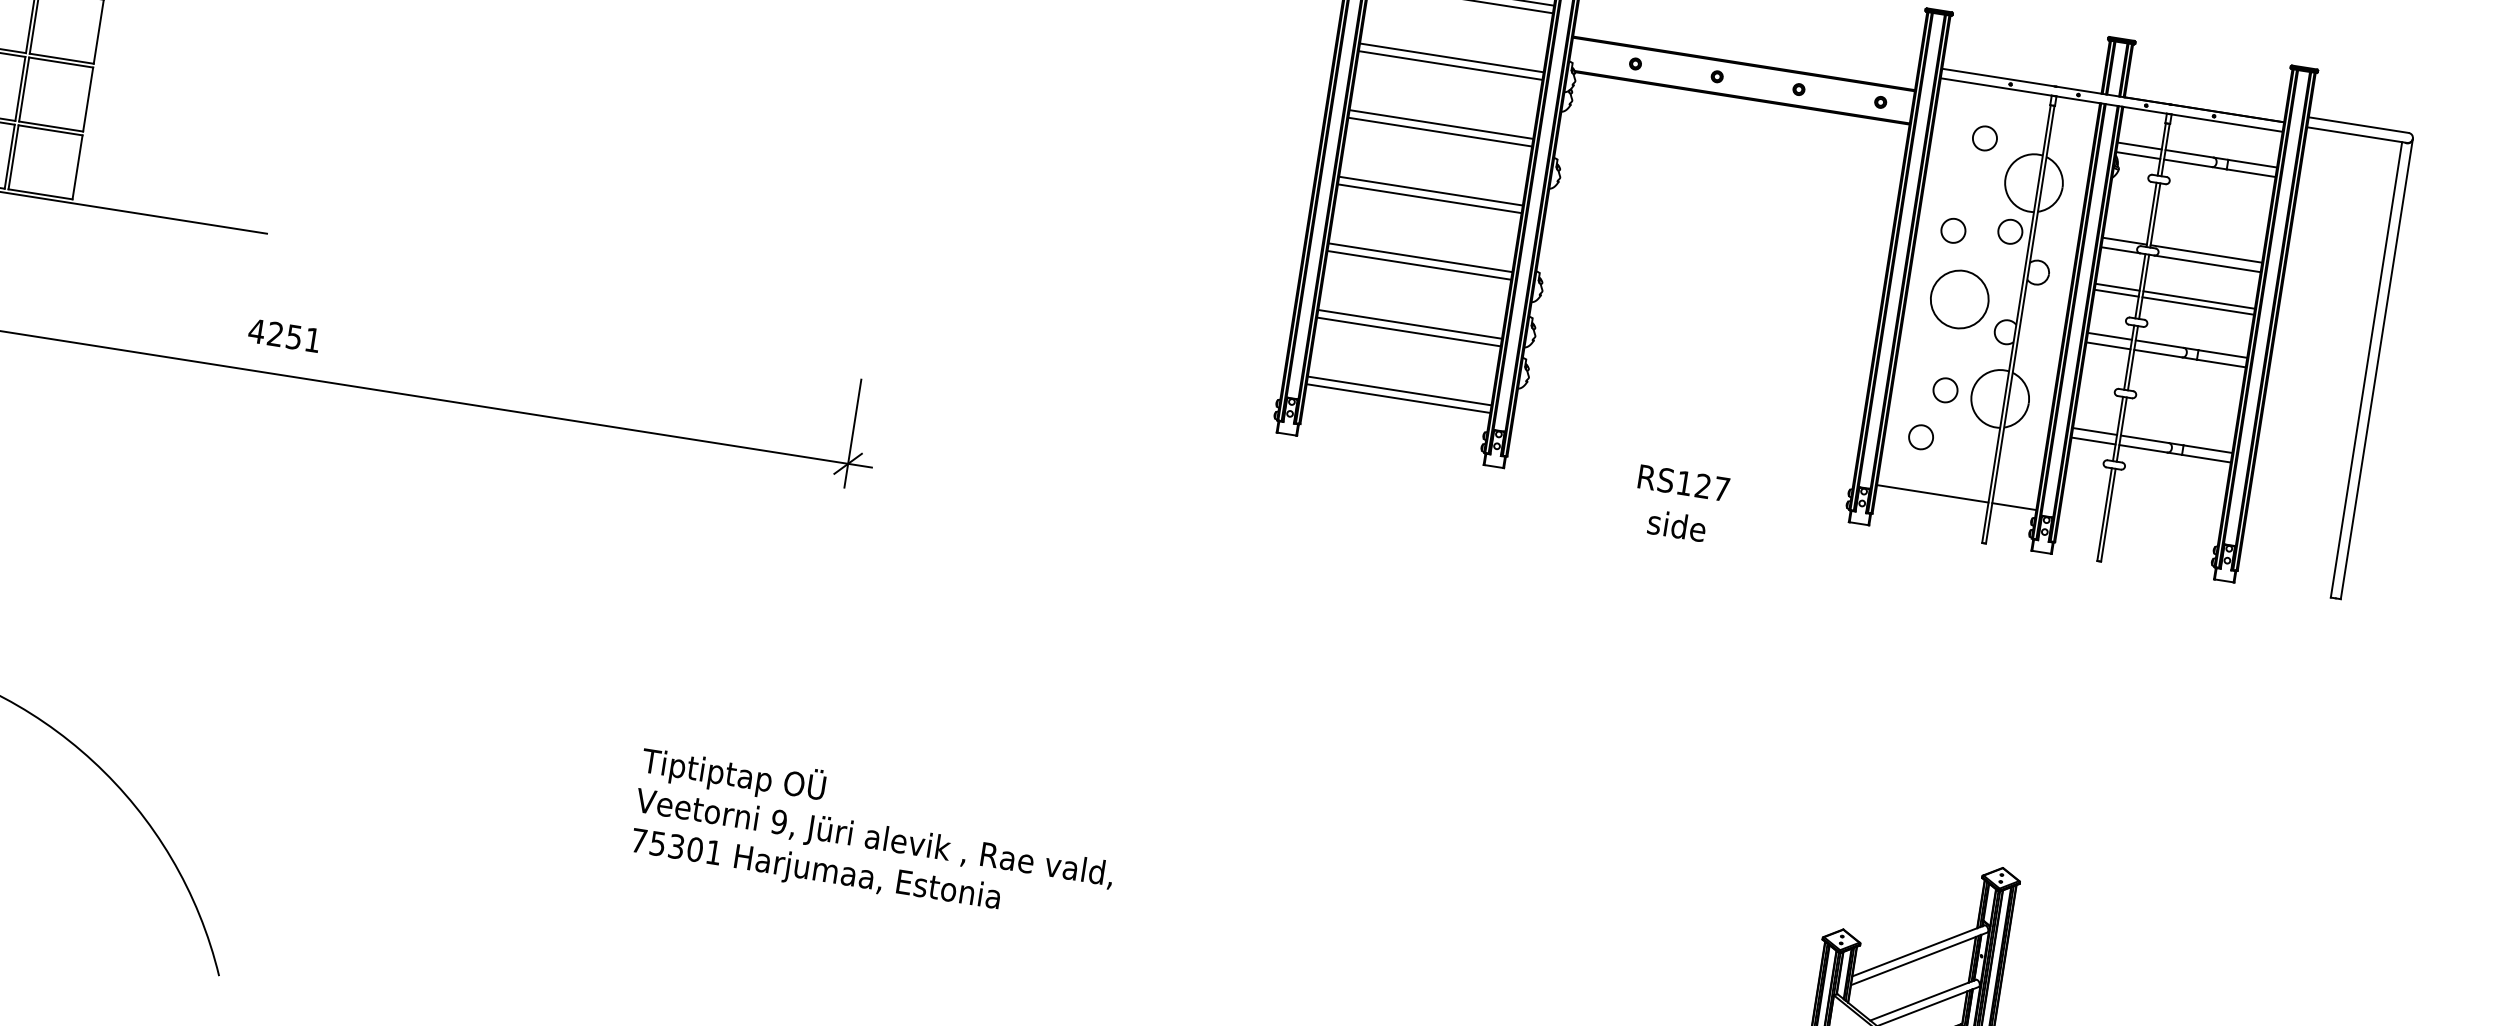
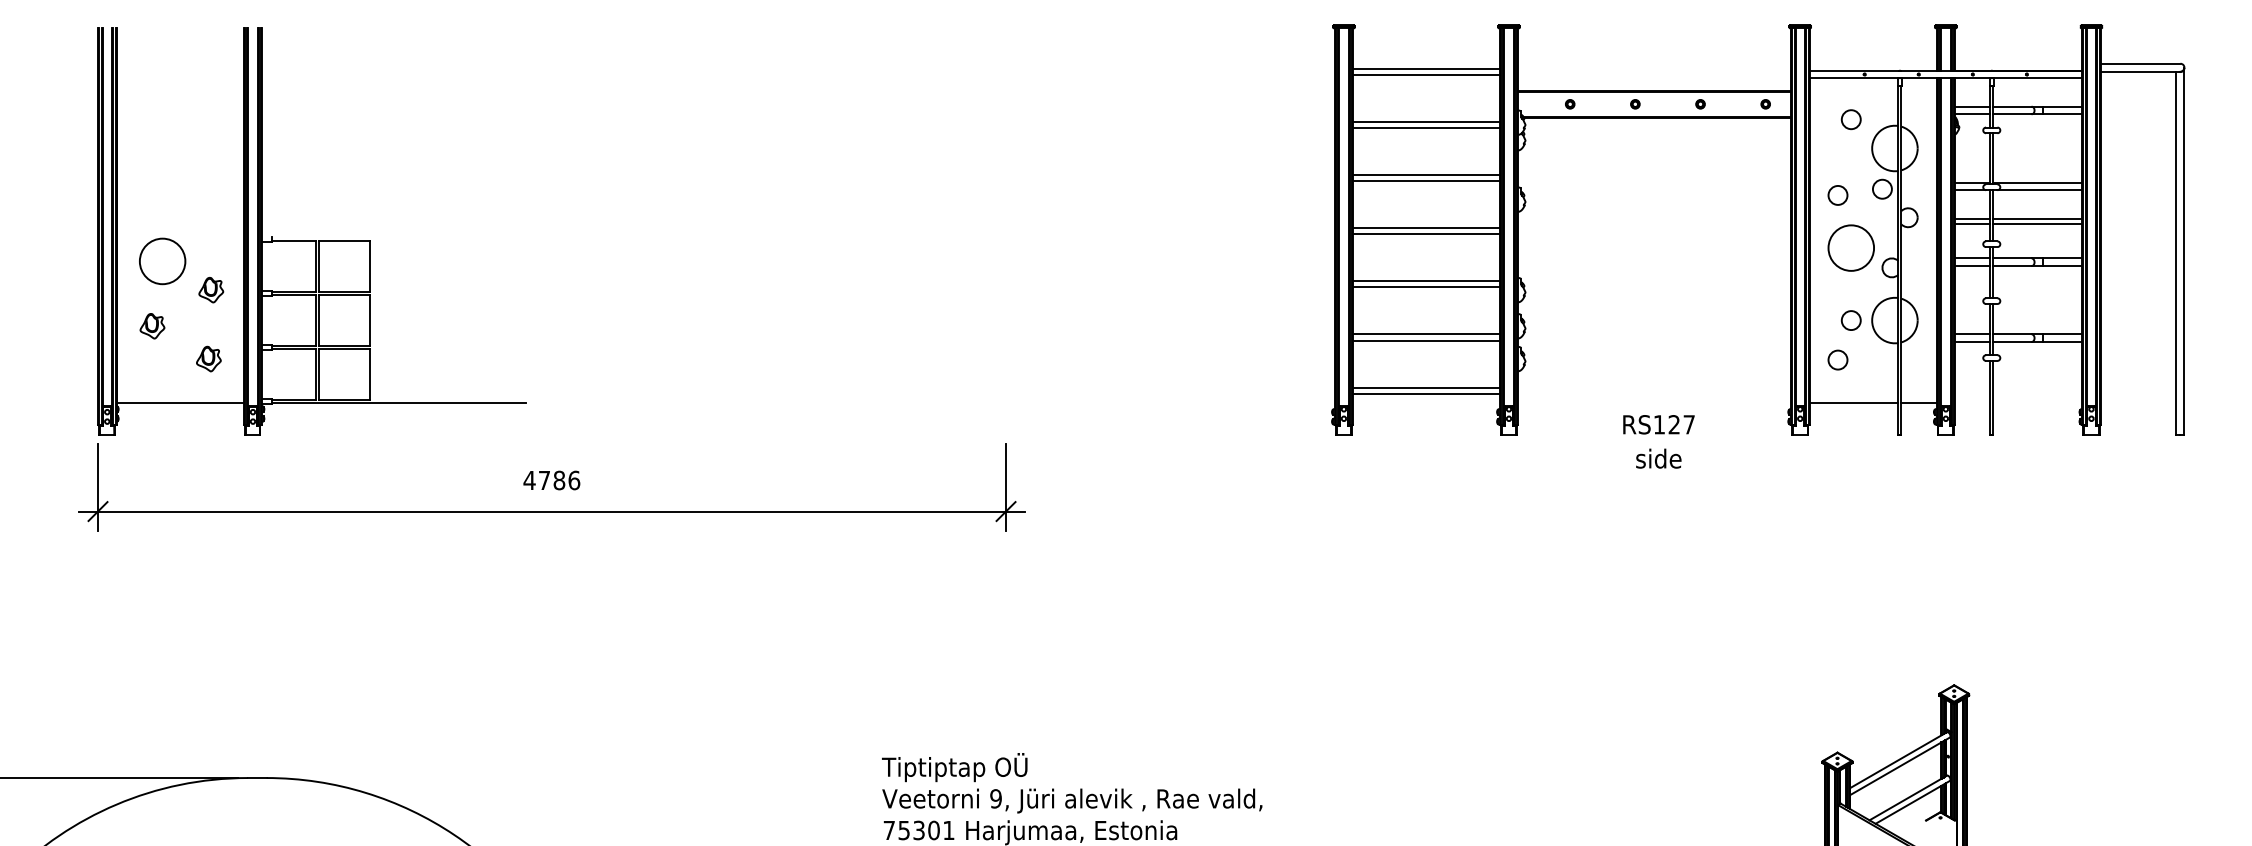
text: (294, 337) -> (559, 480), 4251 -> 4786

